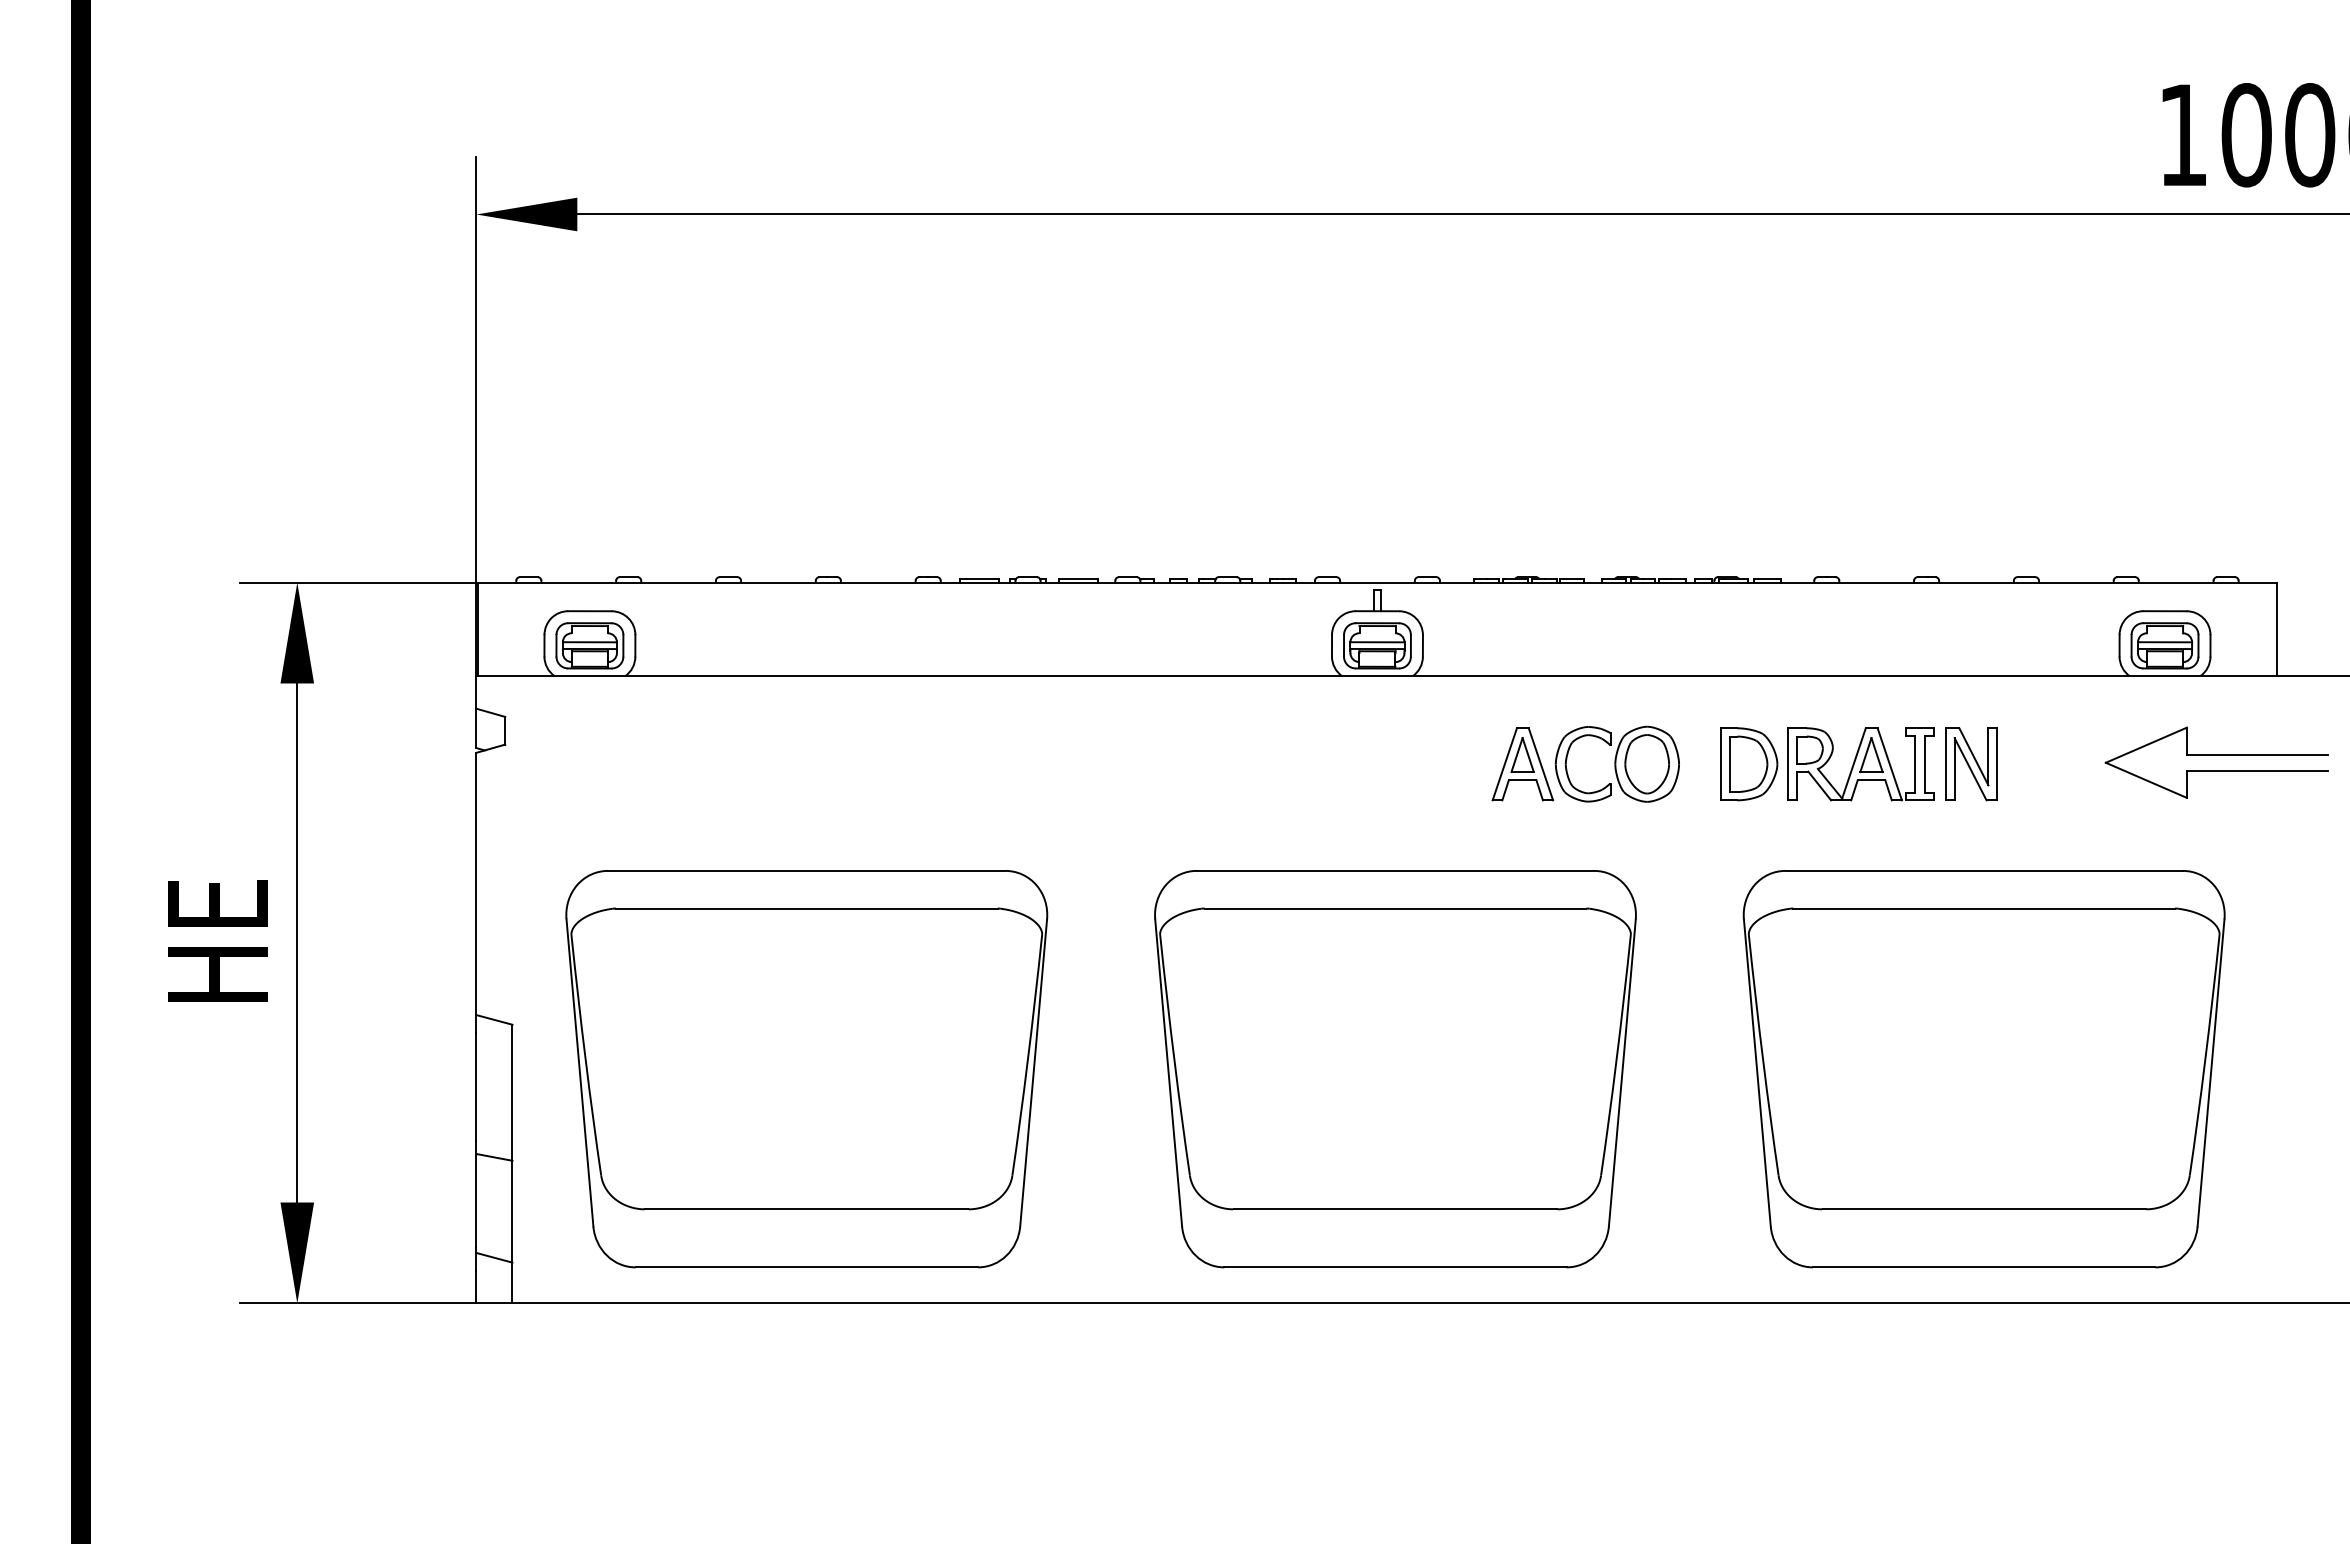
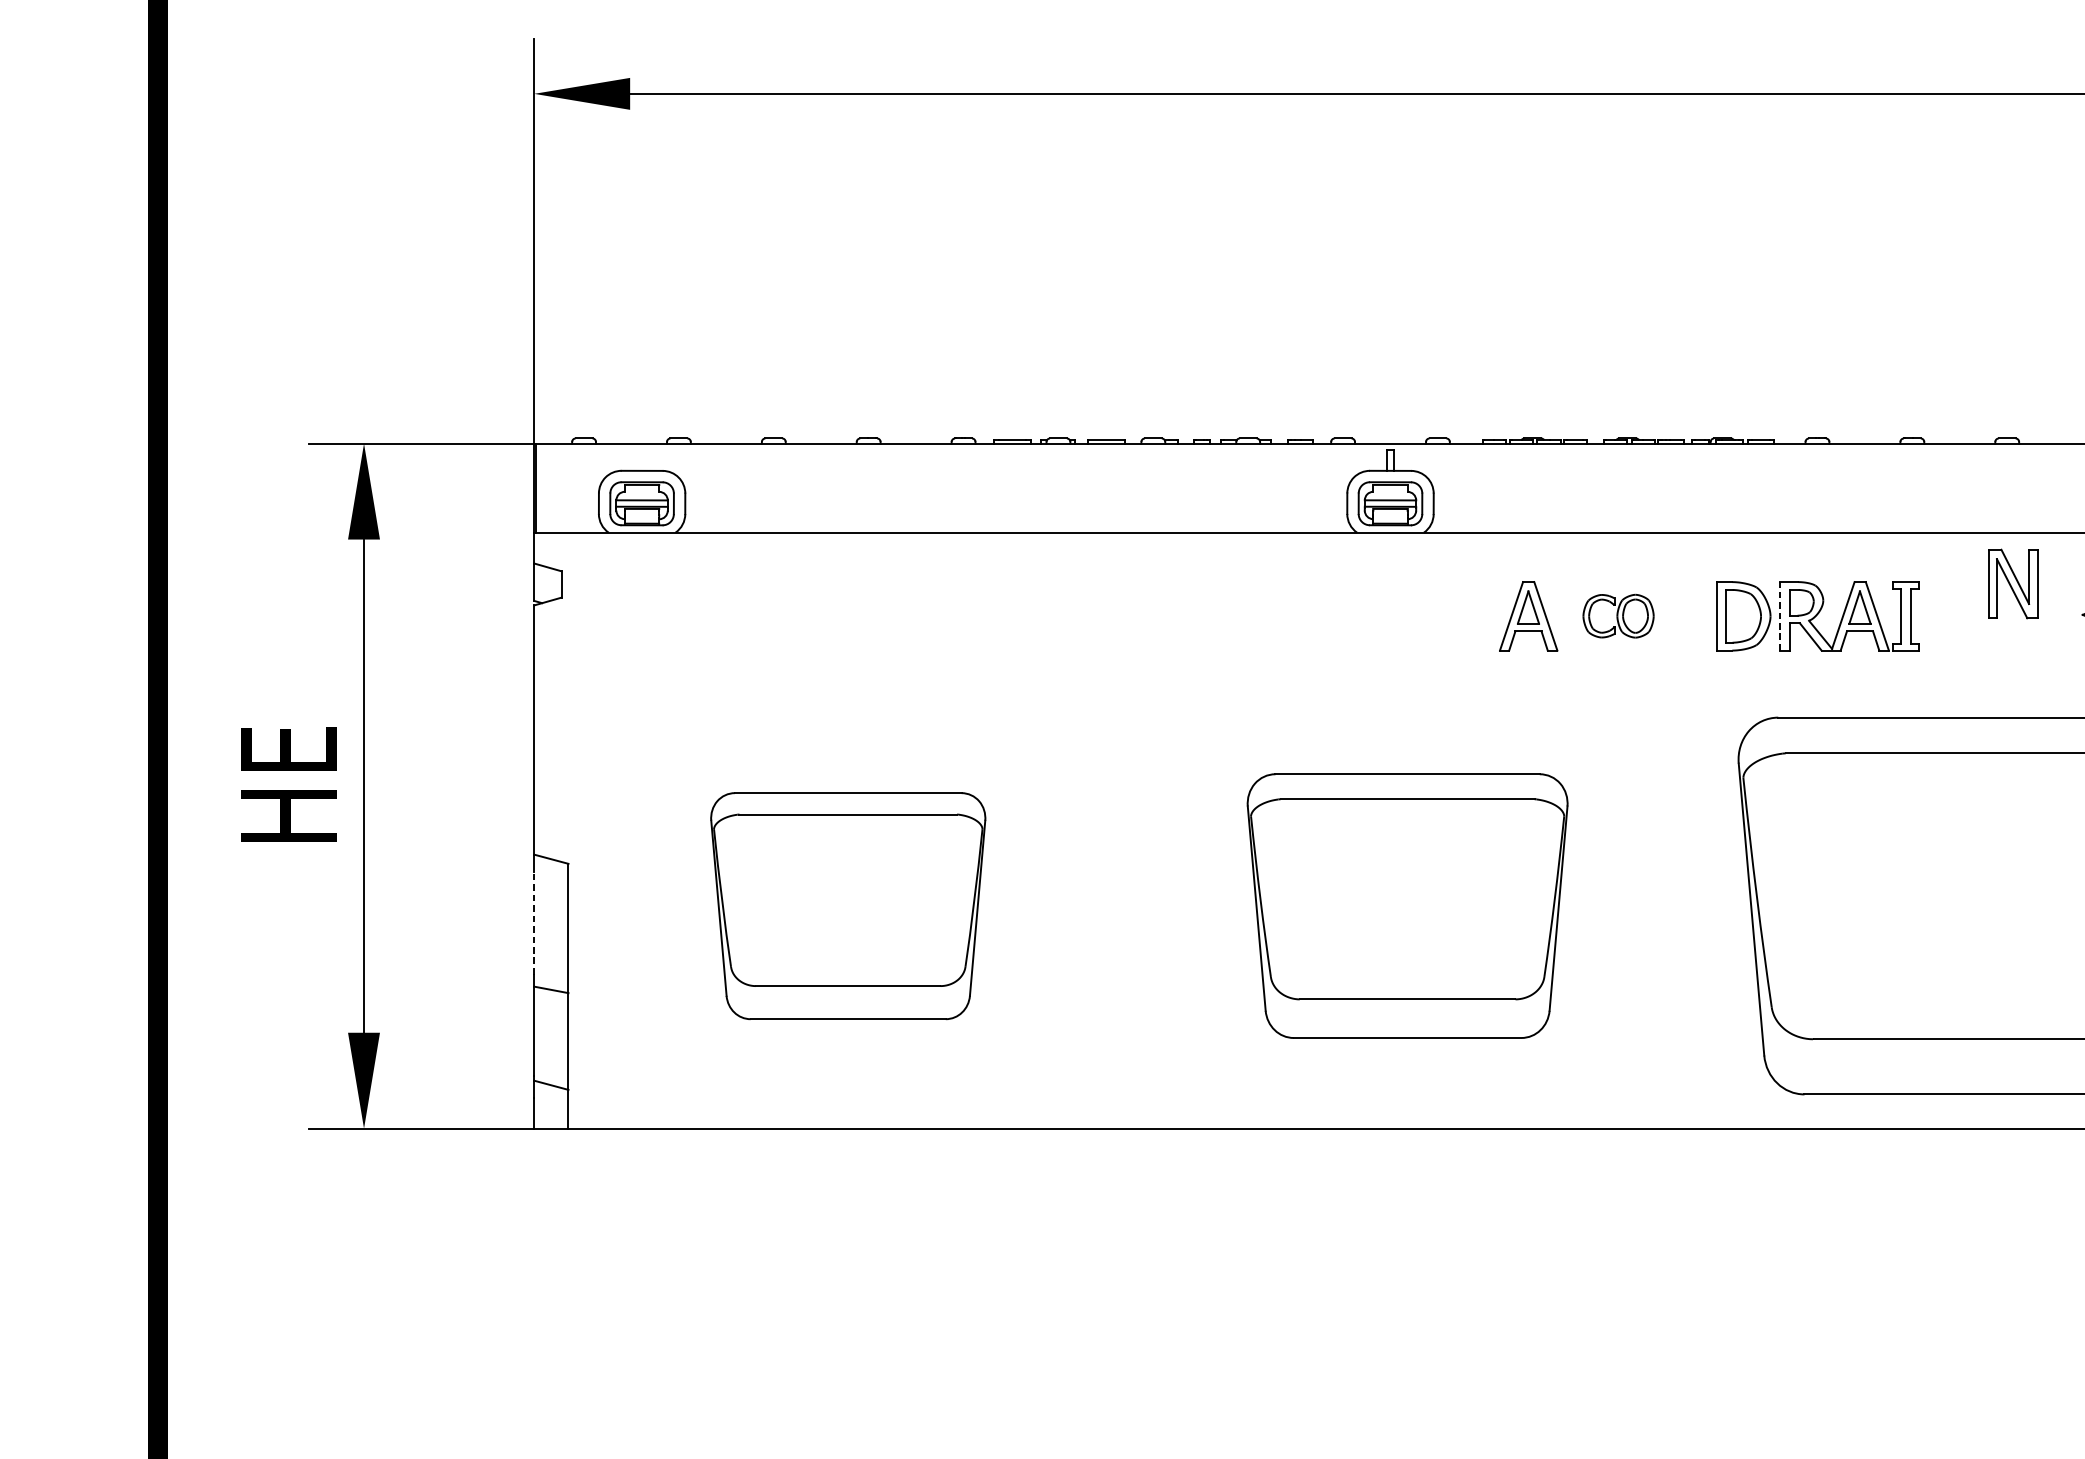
part: (1617, 763) -> (1618, 615), size x0.6
line: (1787, 763) -> (1780, 615), solid -> dashed
part: (1971, 764) -> (2012, 584), moved
part: (806, 1069) -> (847, 906), size x0.6
part: (1395, 1069) -> (1407, 906), size x0.7
line: (476, 1086) -> (534, 922), solid -> dashed

